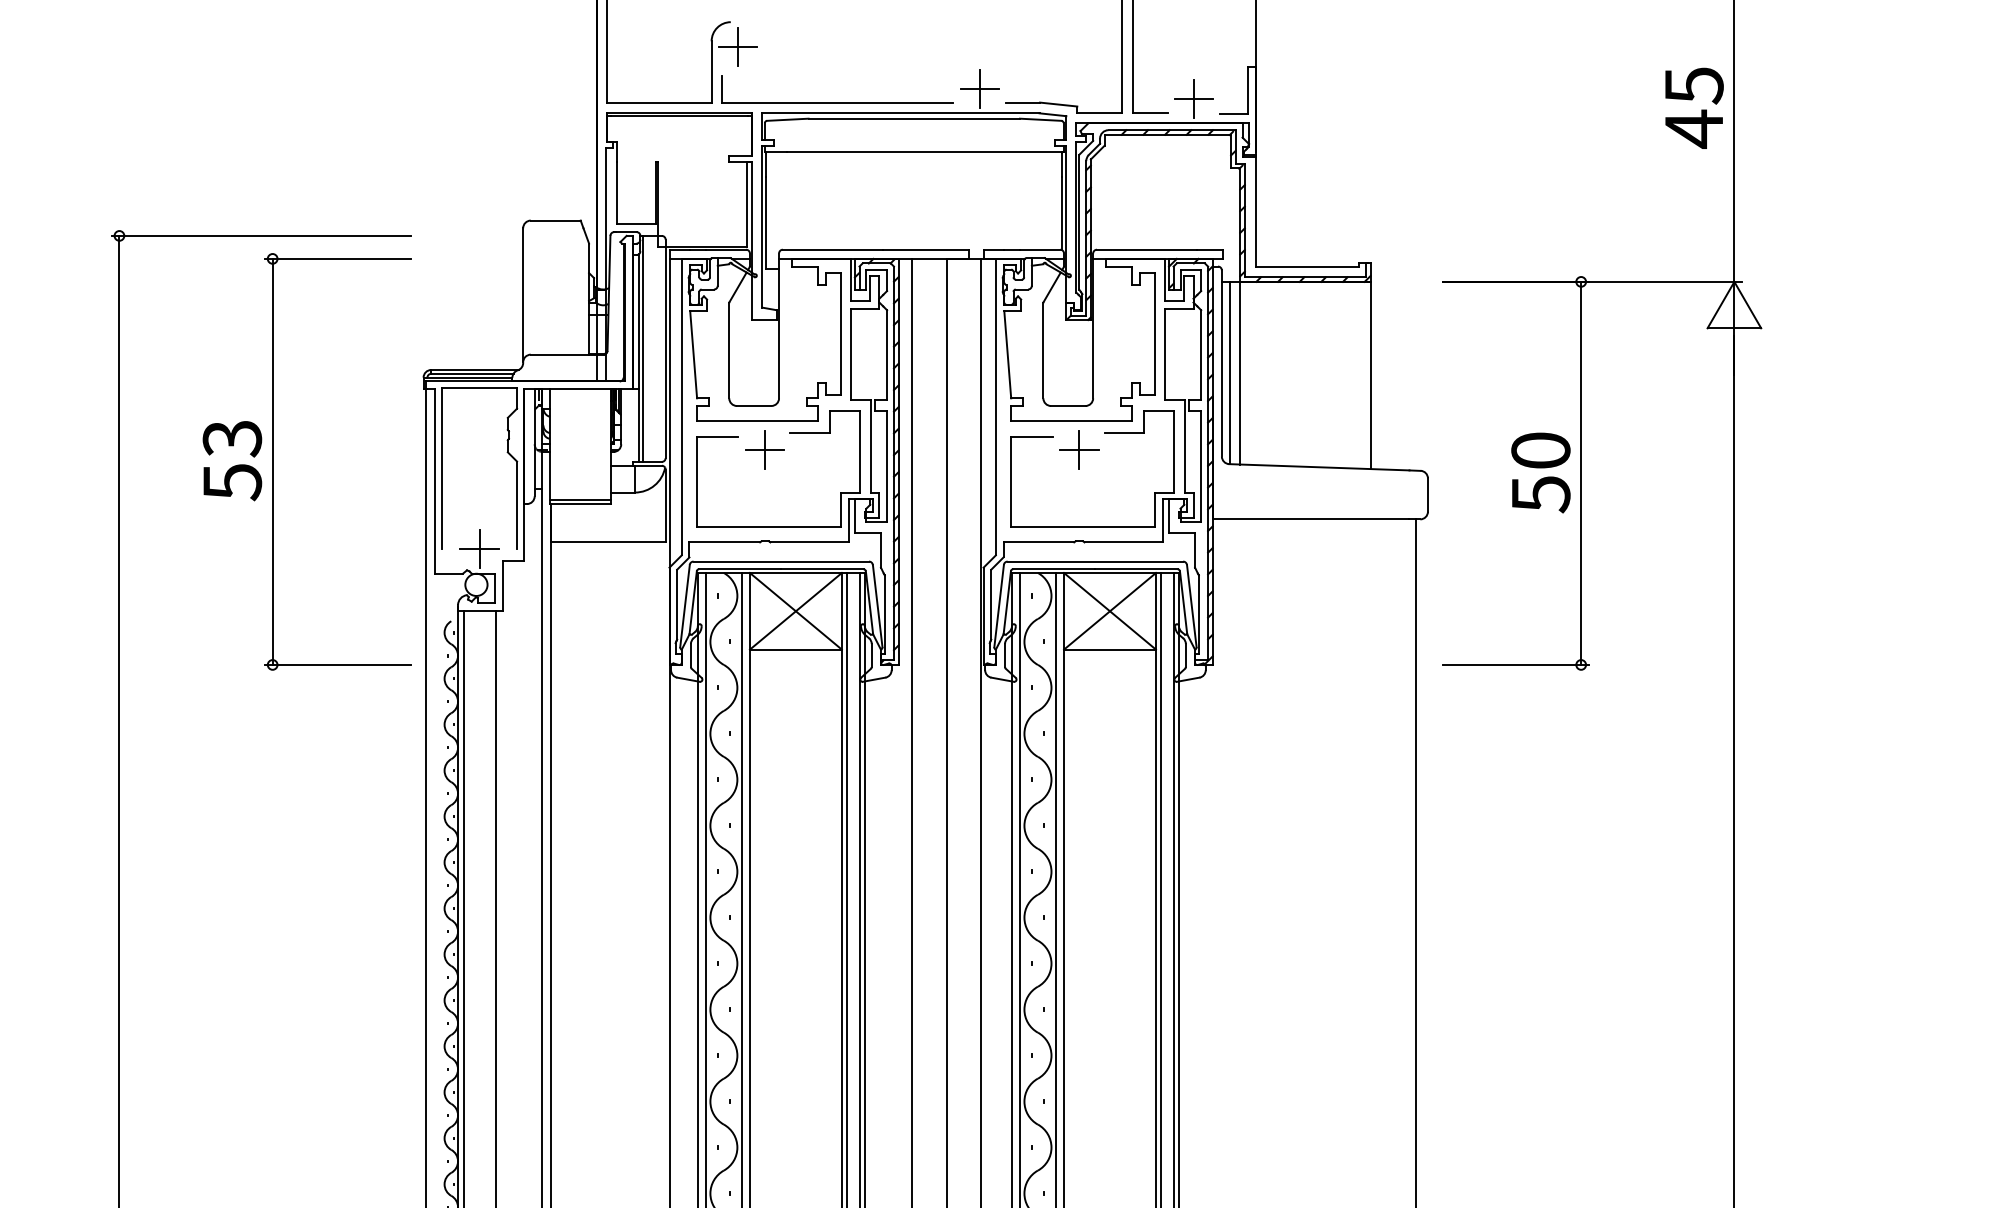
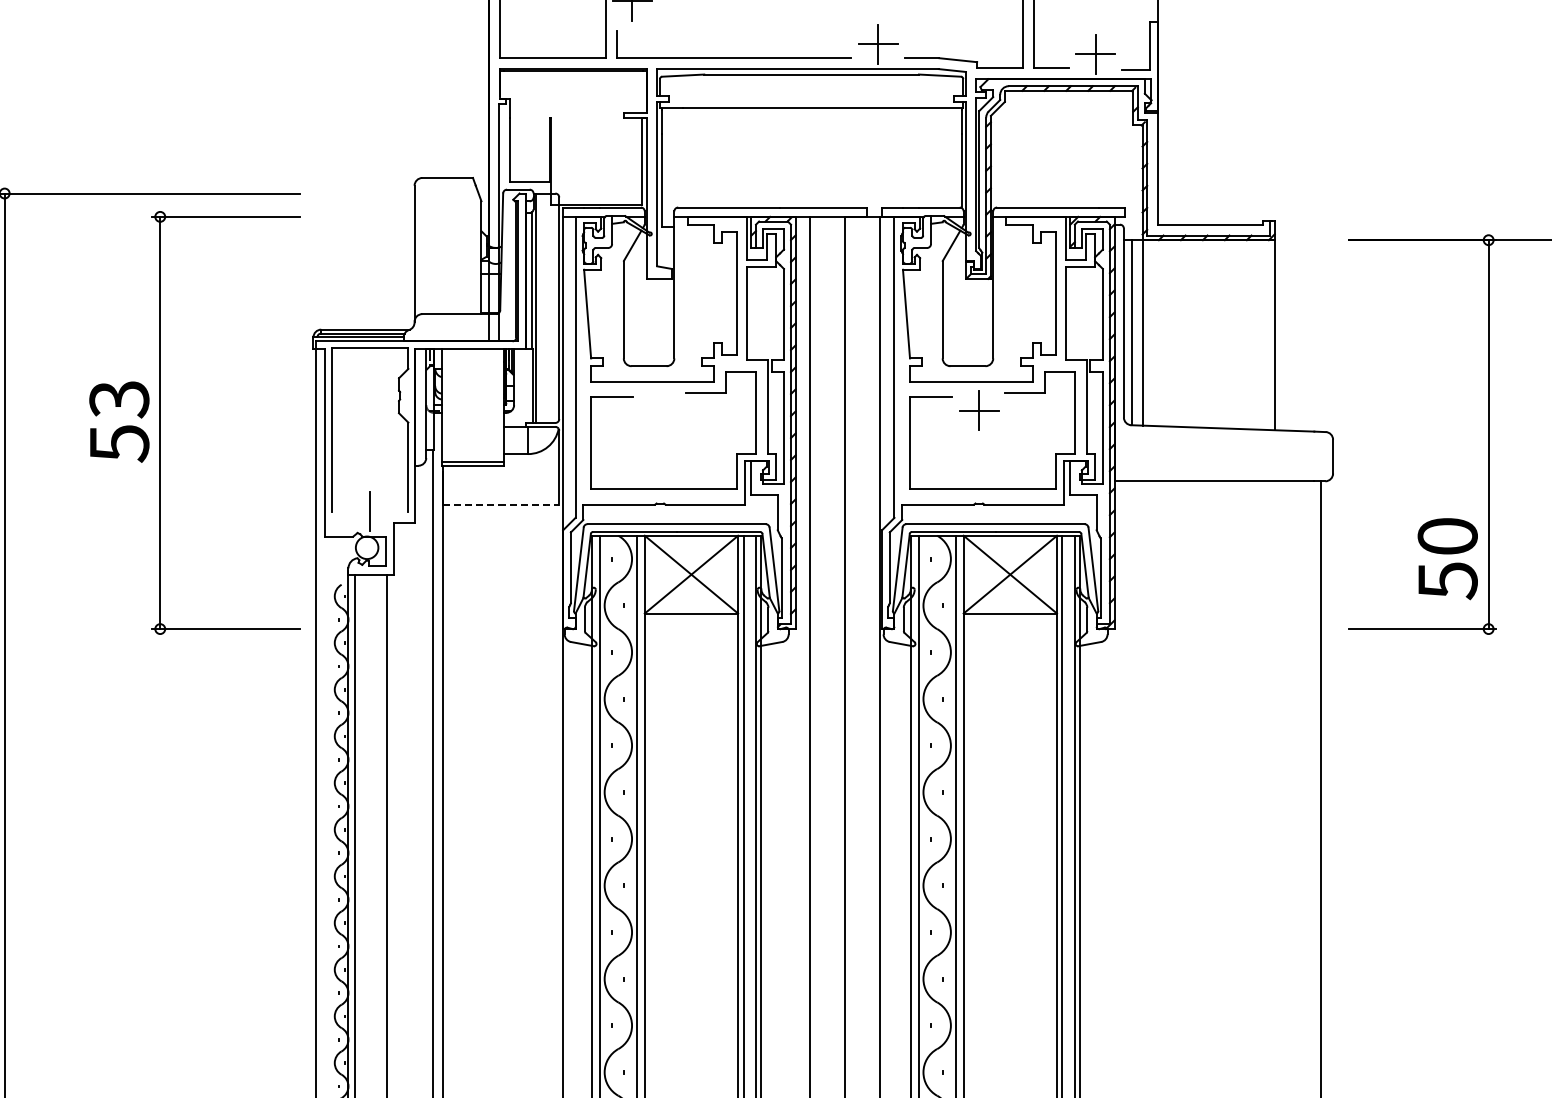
part: (764, 449) -> (659, 410), removed
text: (1540, 472) -> (1447, 558), moved
line: (608, 542) -> (501, 504), solid -> dashed
line: (479, 549) -> (370, 511), removed

